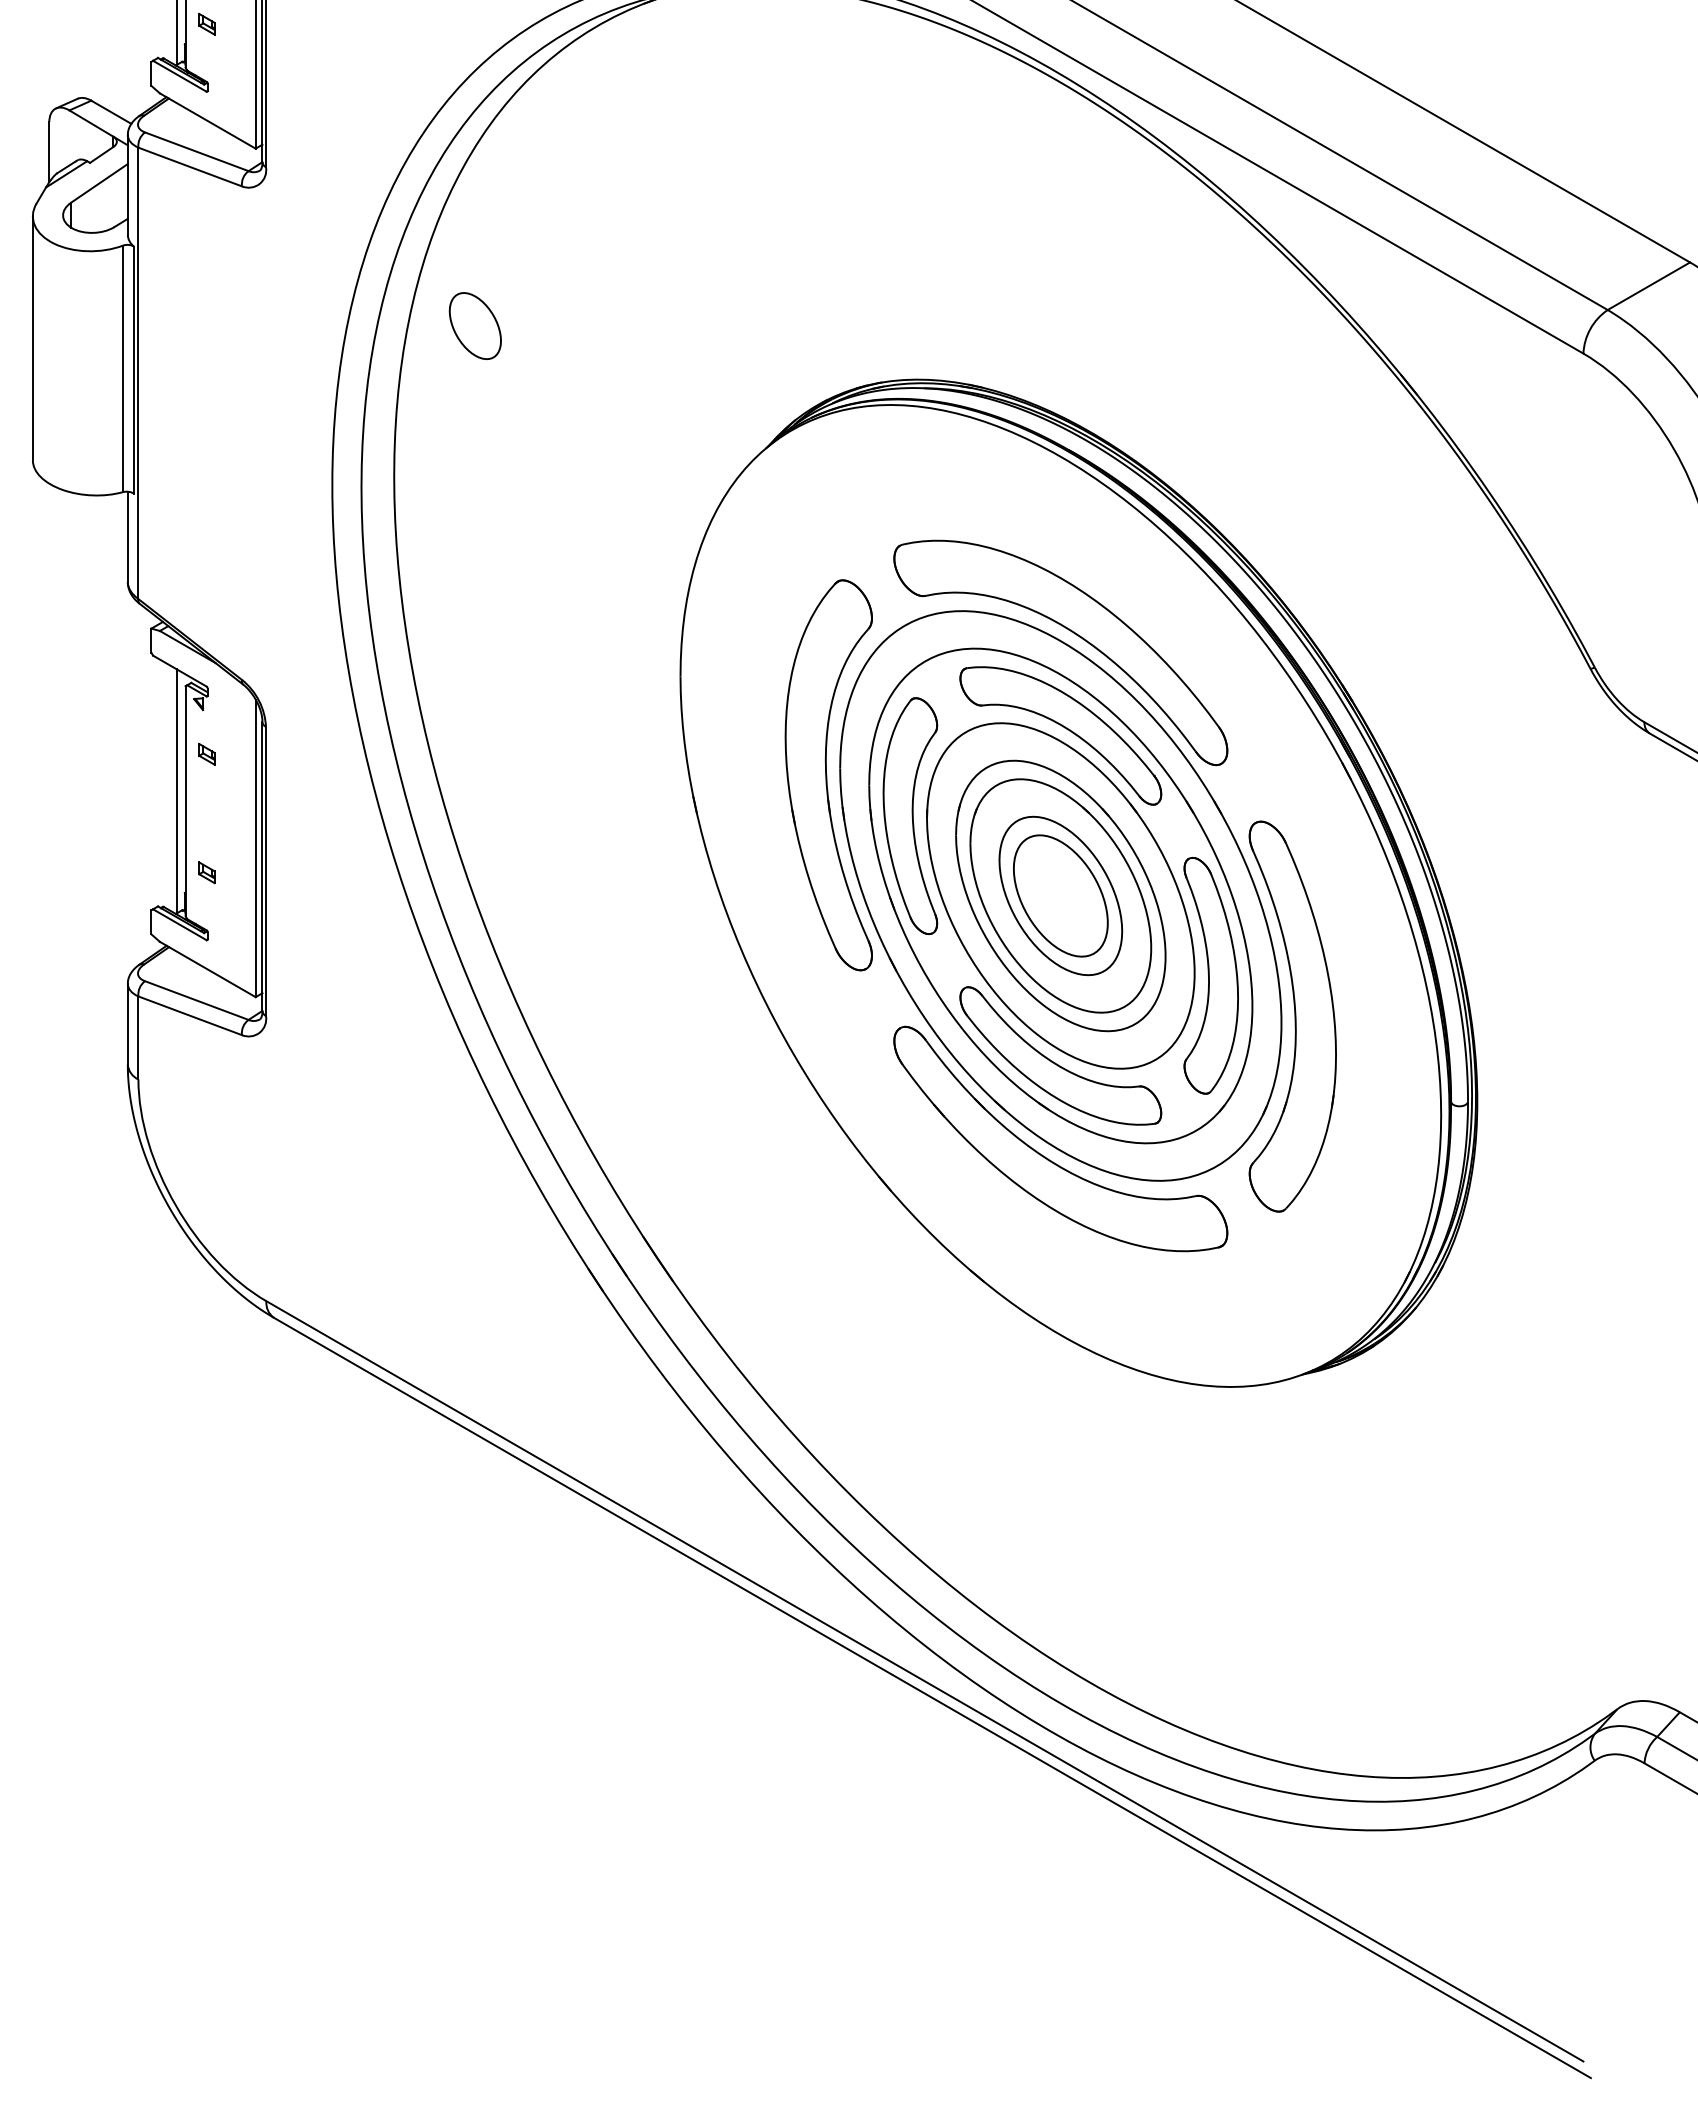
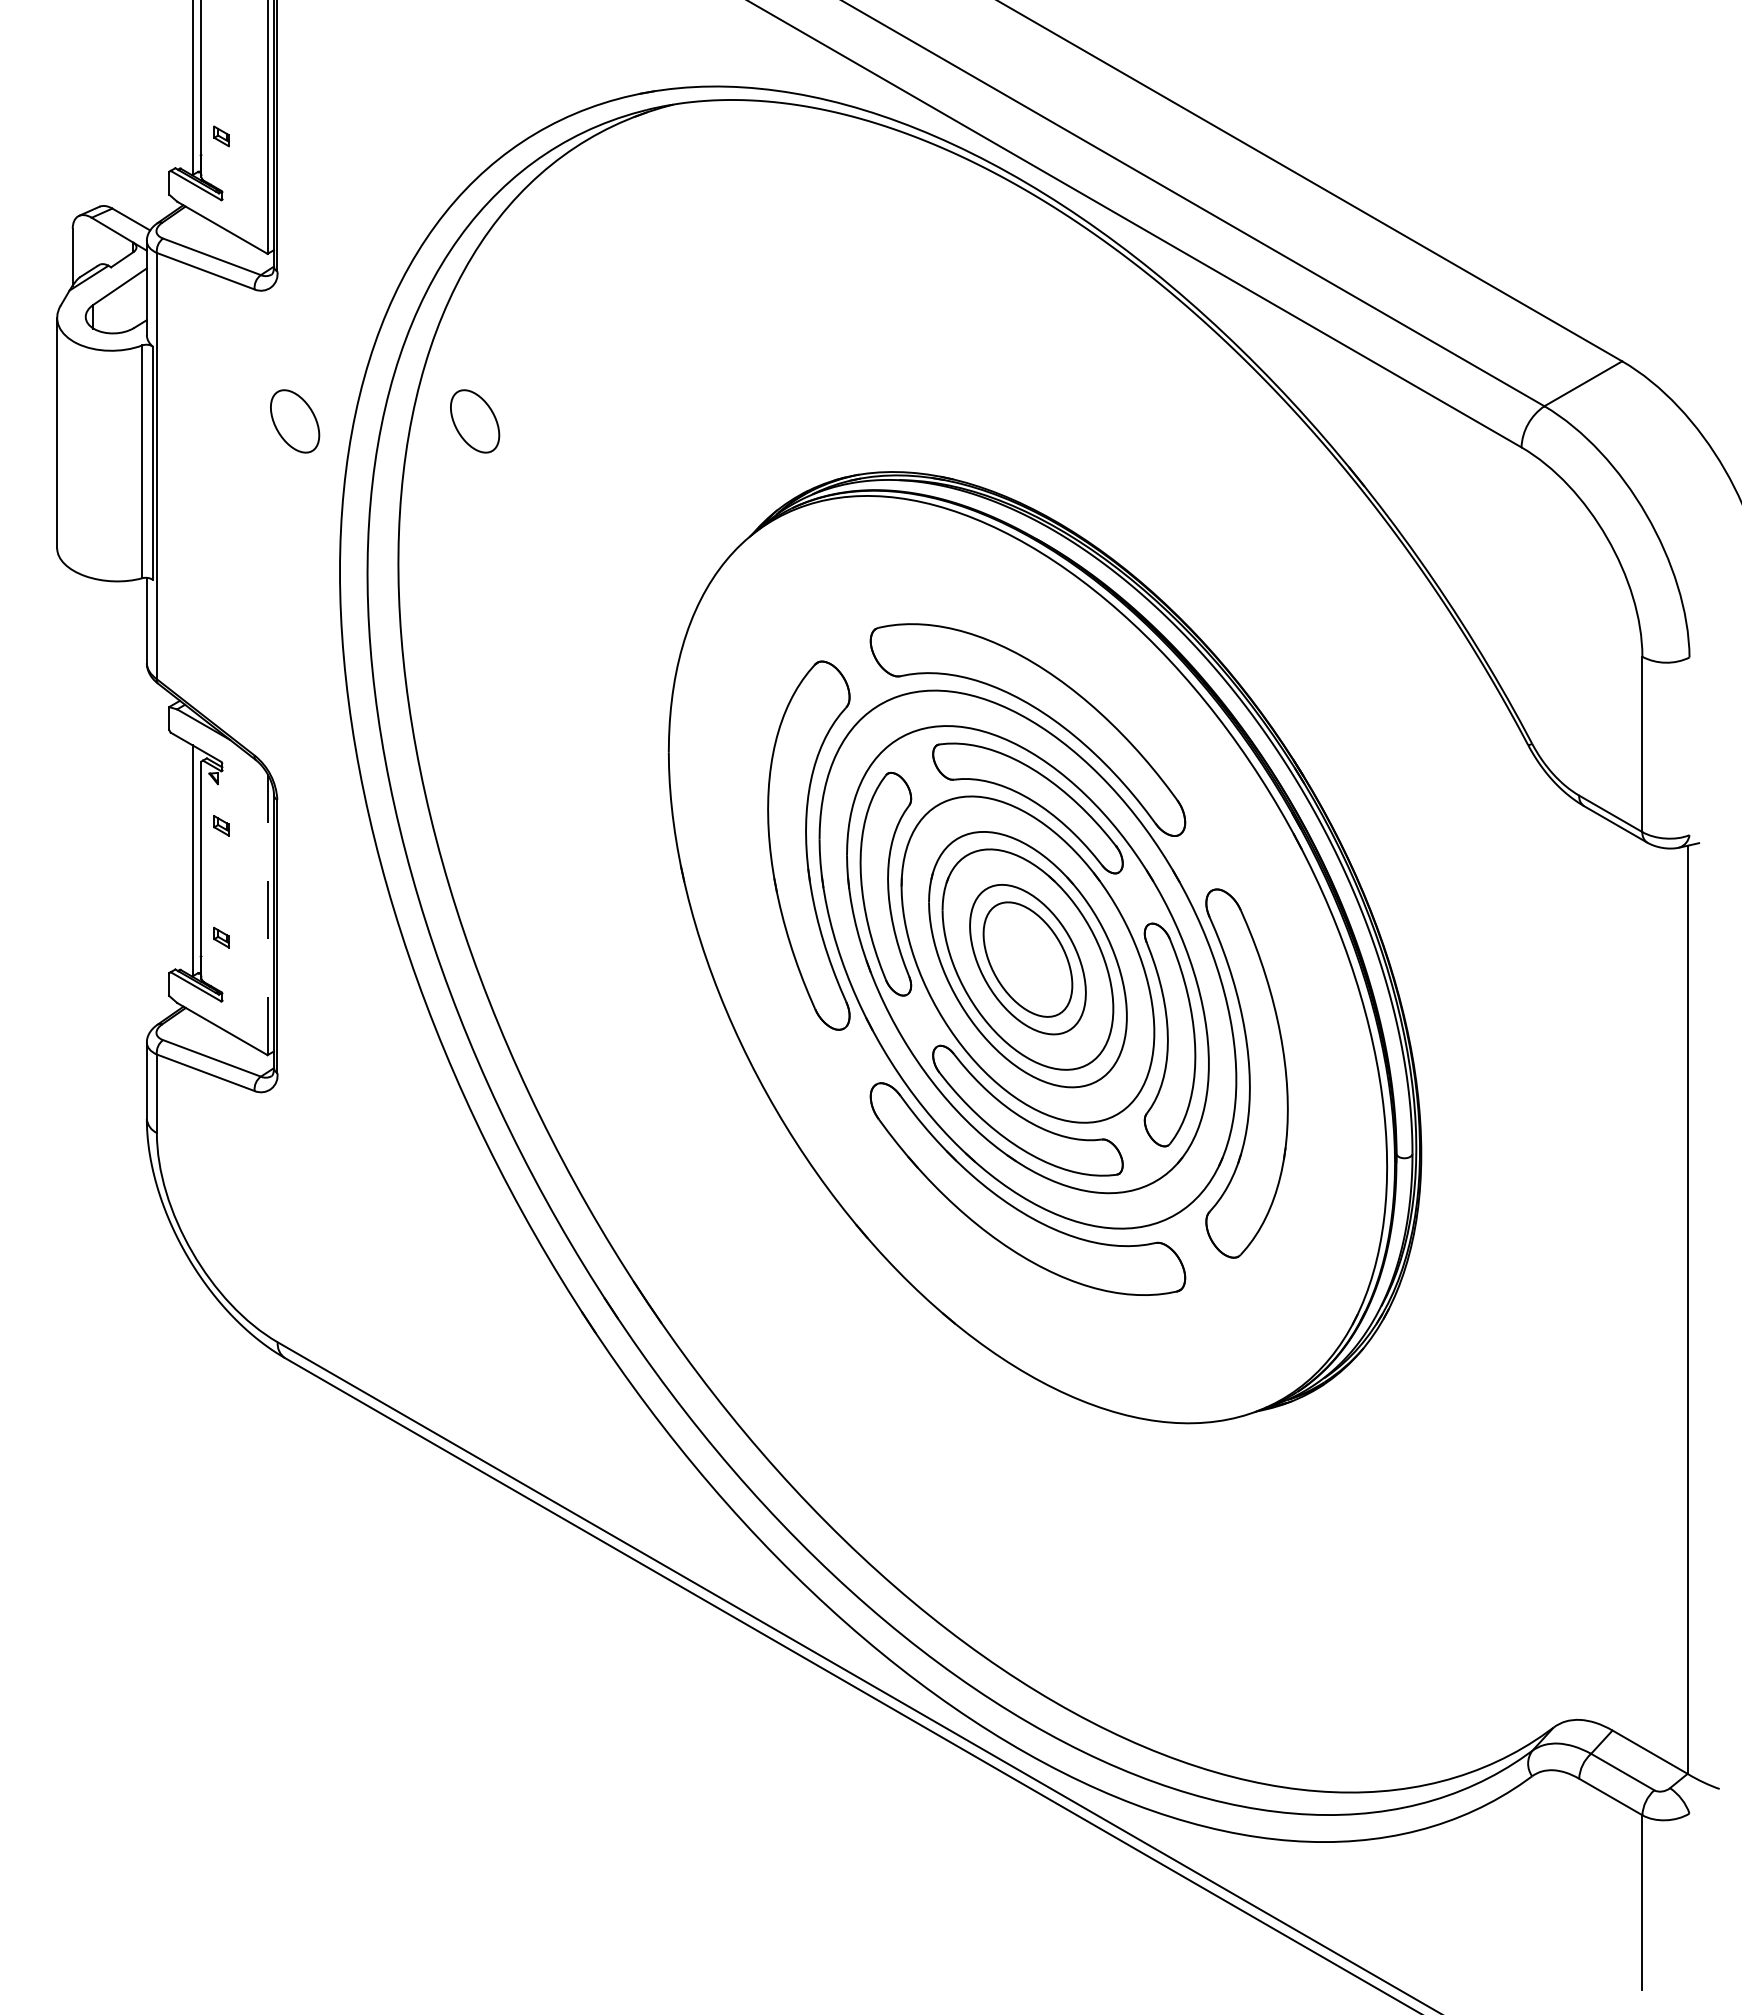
part: (285, 326) -> (295, 421), added
line: (255, 848) -> (267, 914), solid -> dashed

